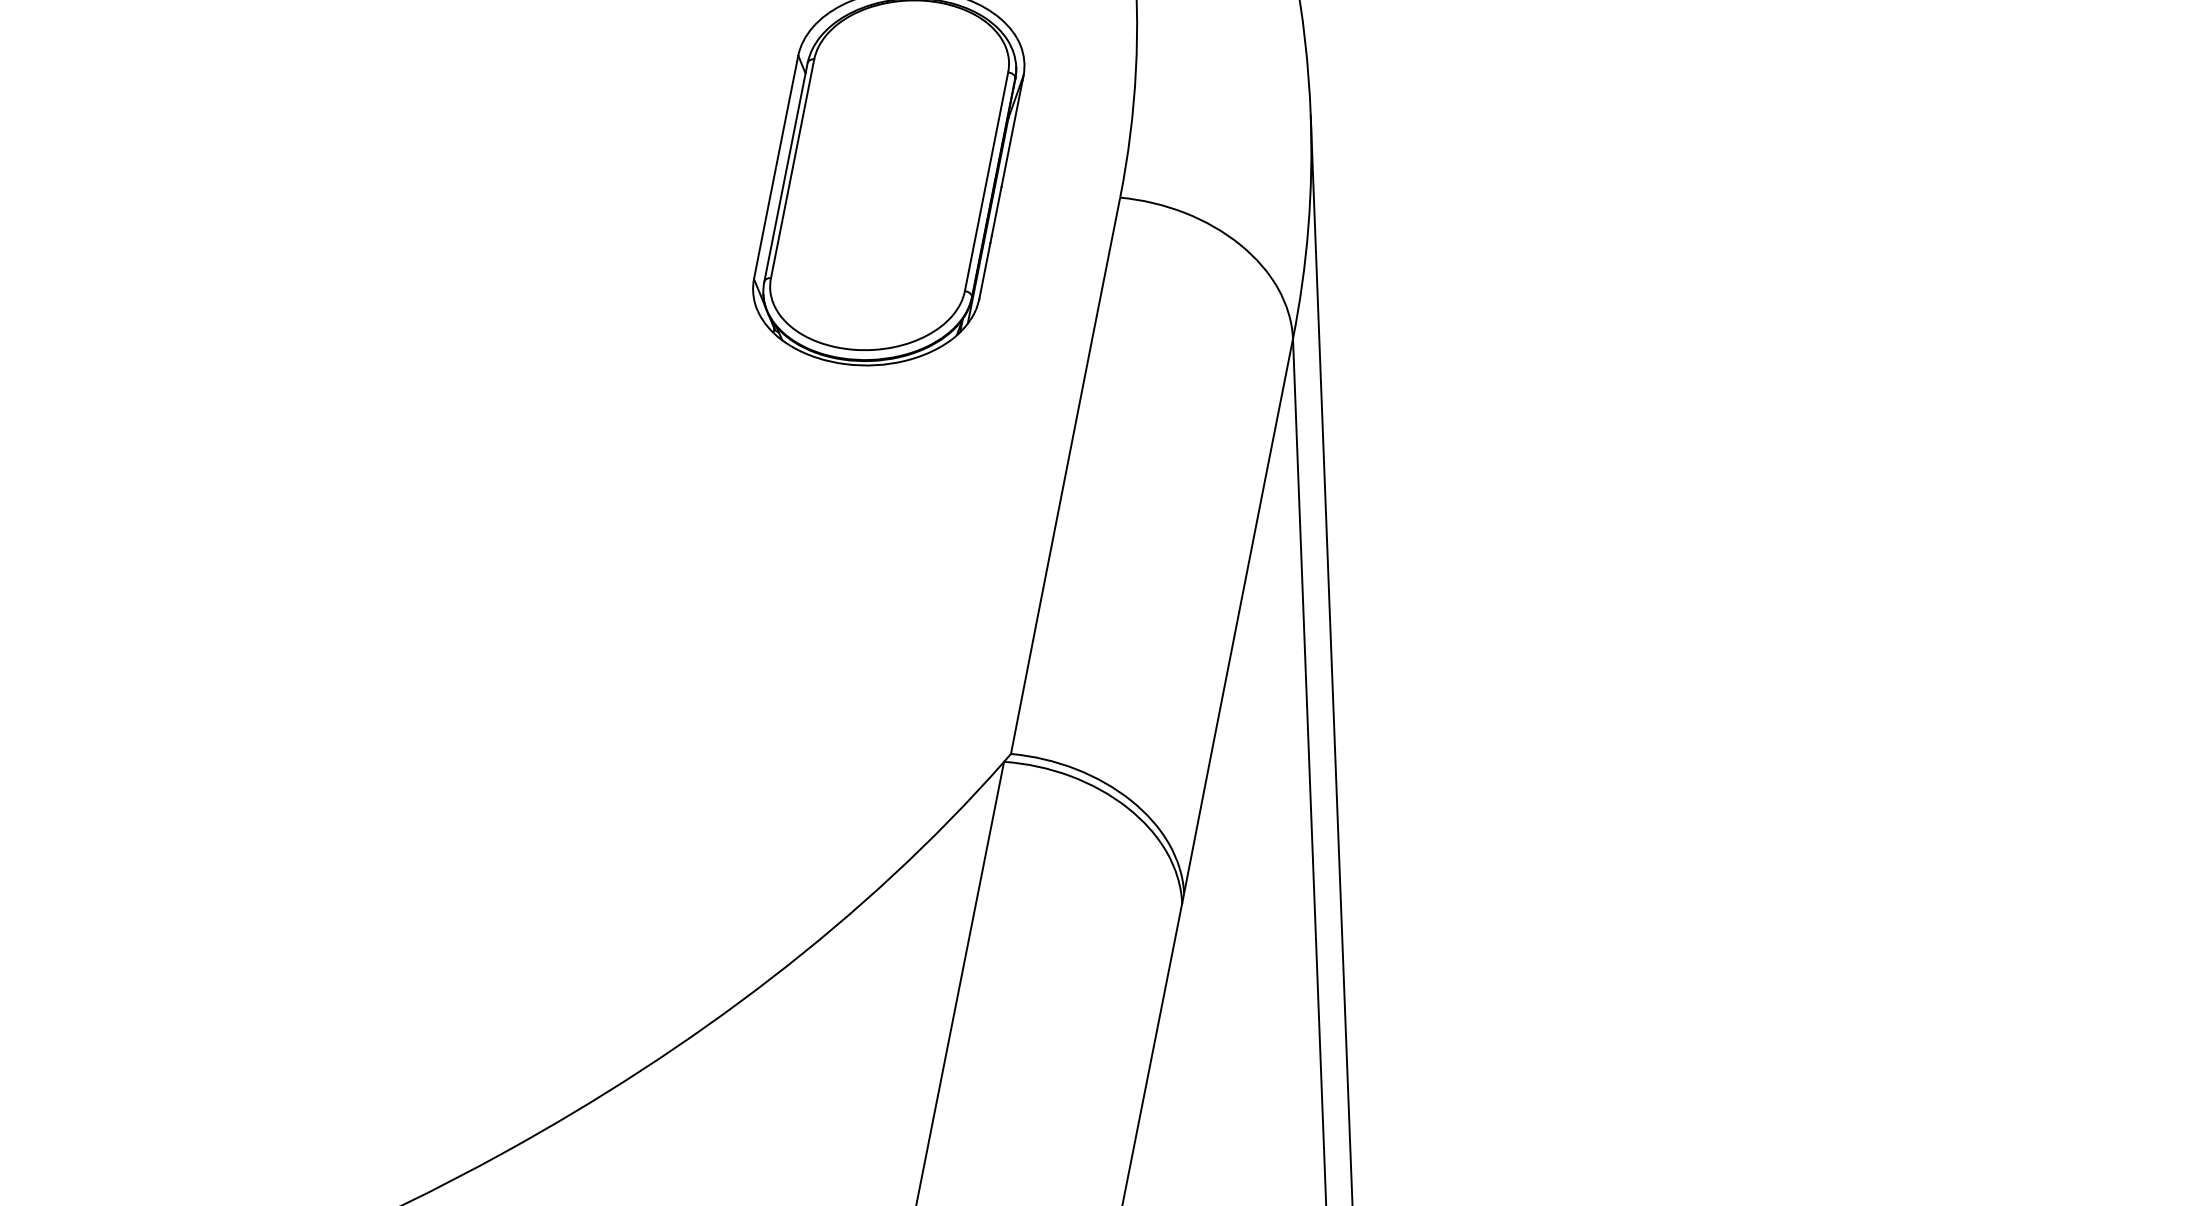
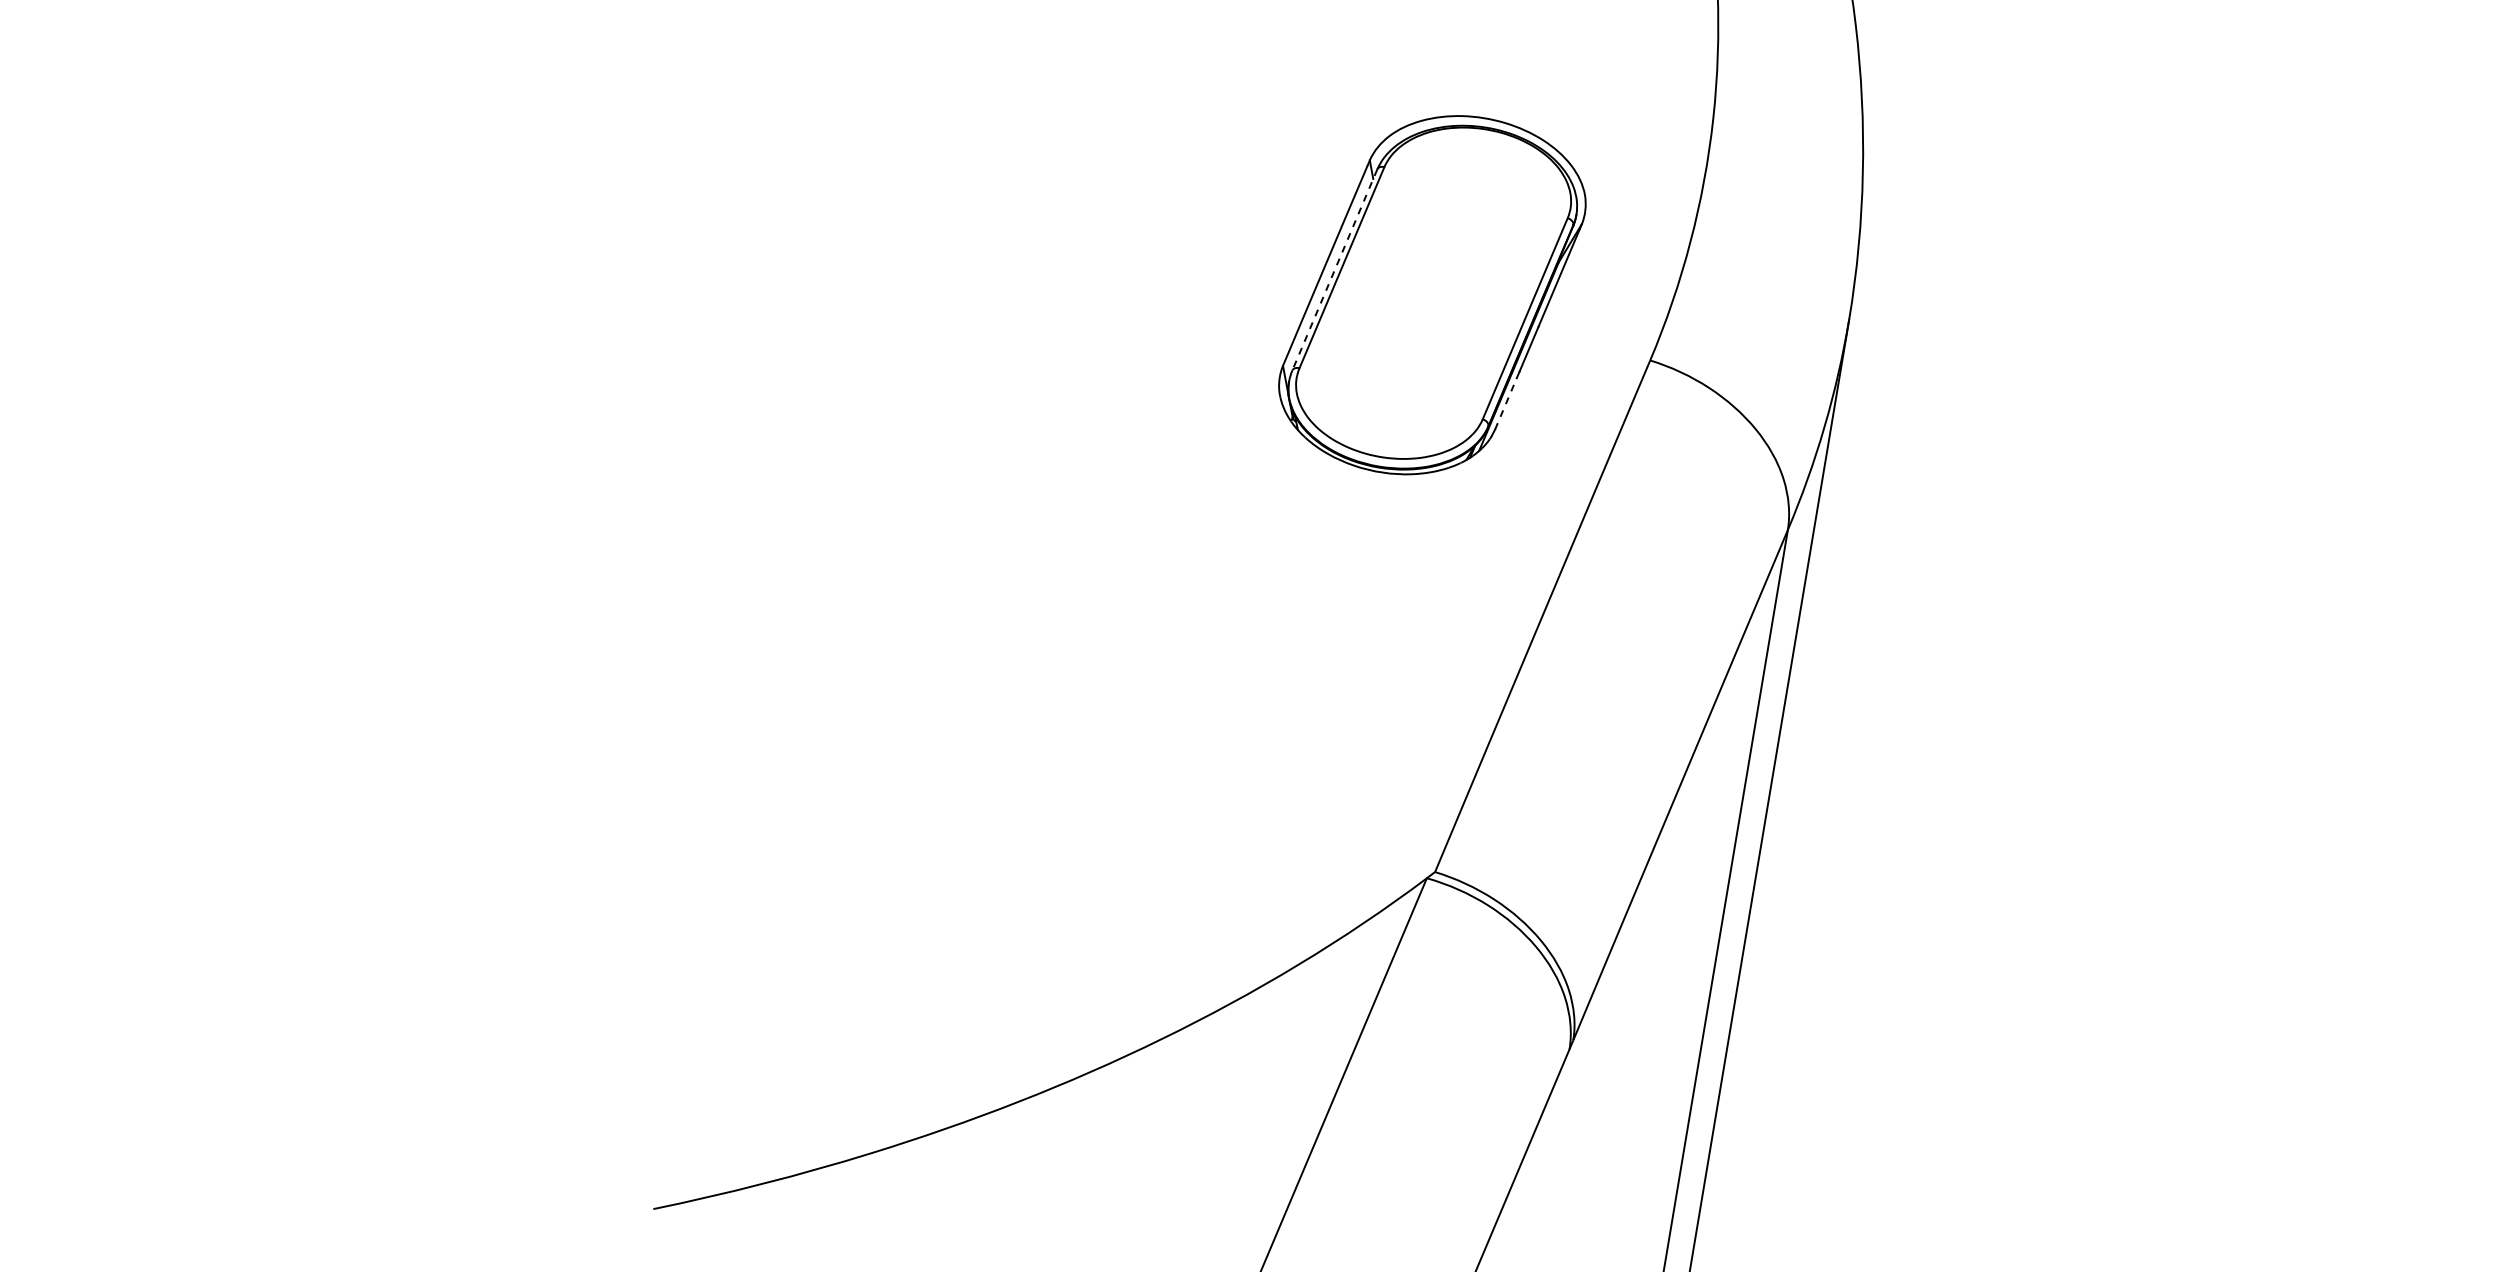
line: (785, 173) -> (1334, 270), solid -> dashed
line: (984, 270) -> (1505, 403), solid -> dashed

